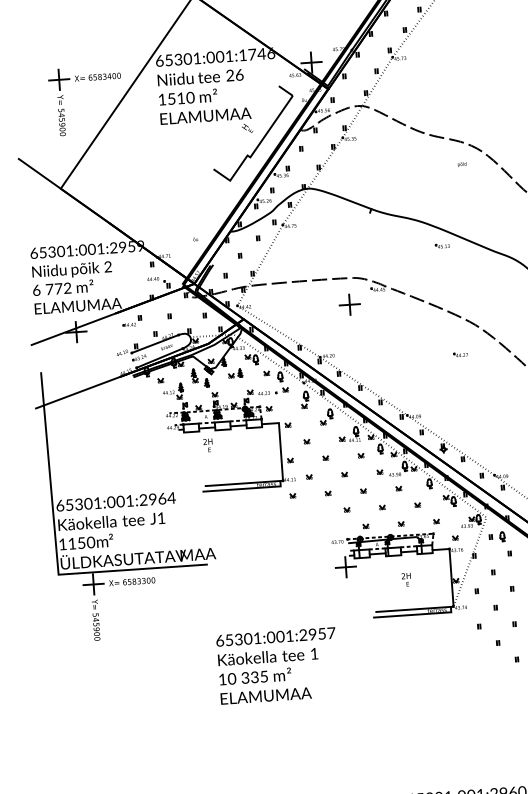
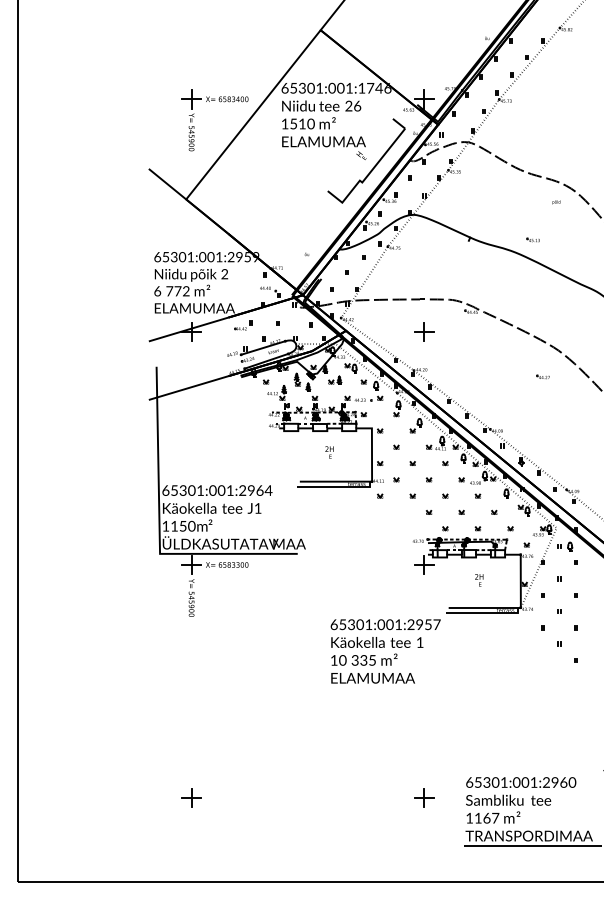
part: (441, 245) -> (532, 239), moved
part: (349, 304) -> (424, 331), moved
text: (208, 445) -> (329, 452), moved
text: (277, 666) -> (385, 651), moved

